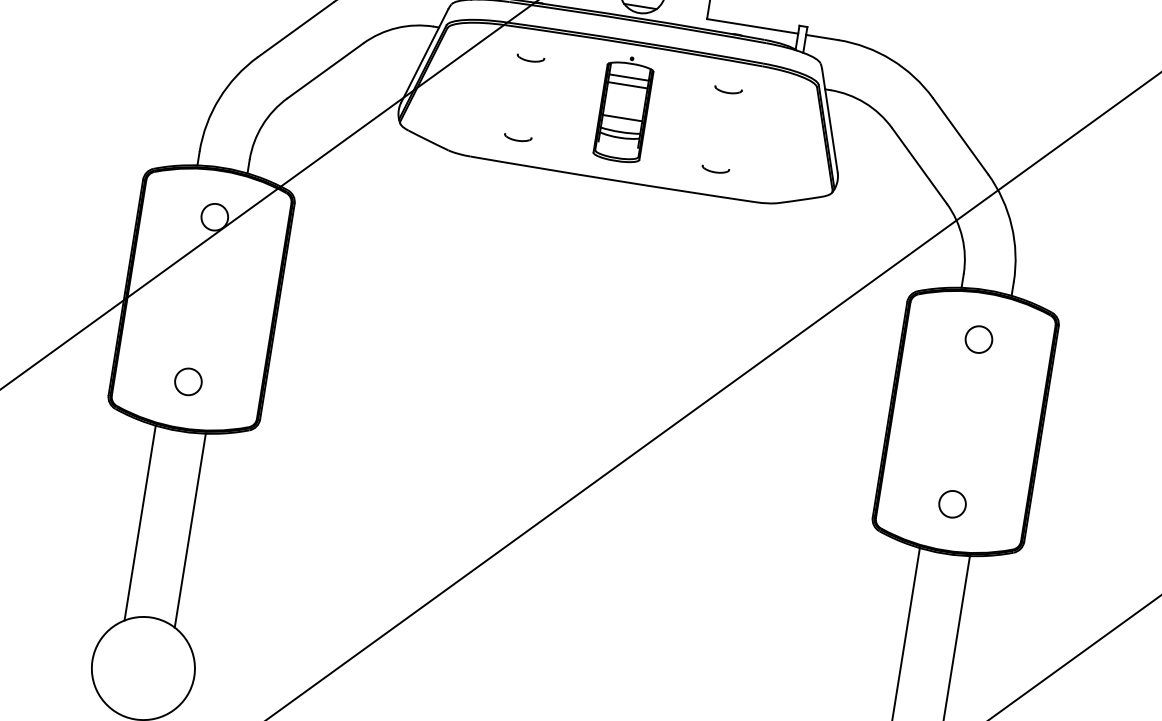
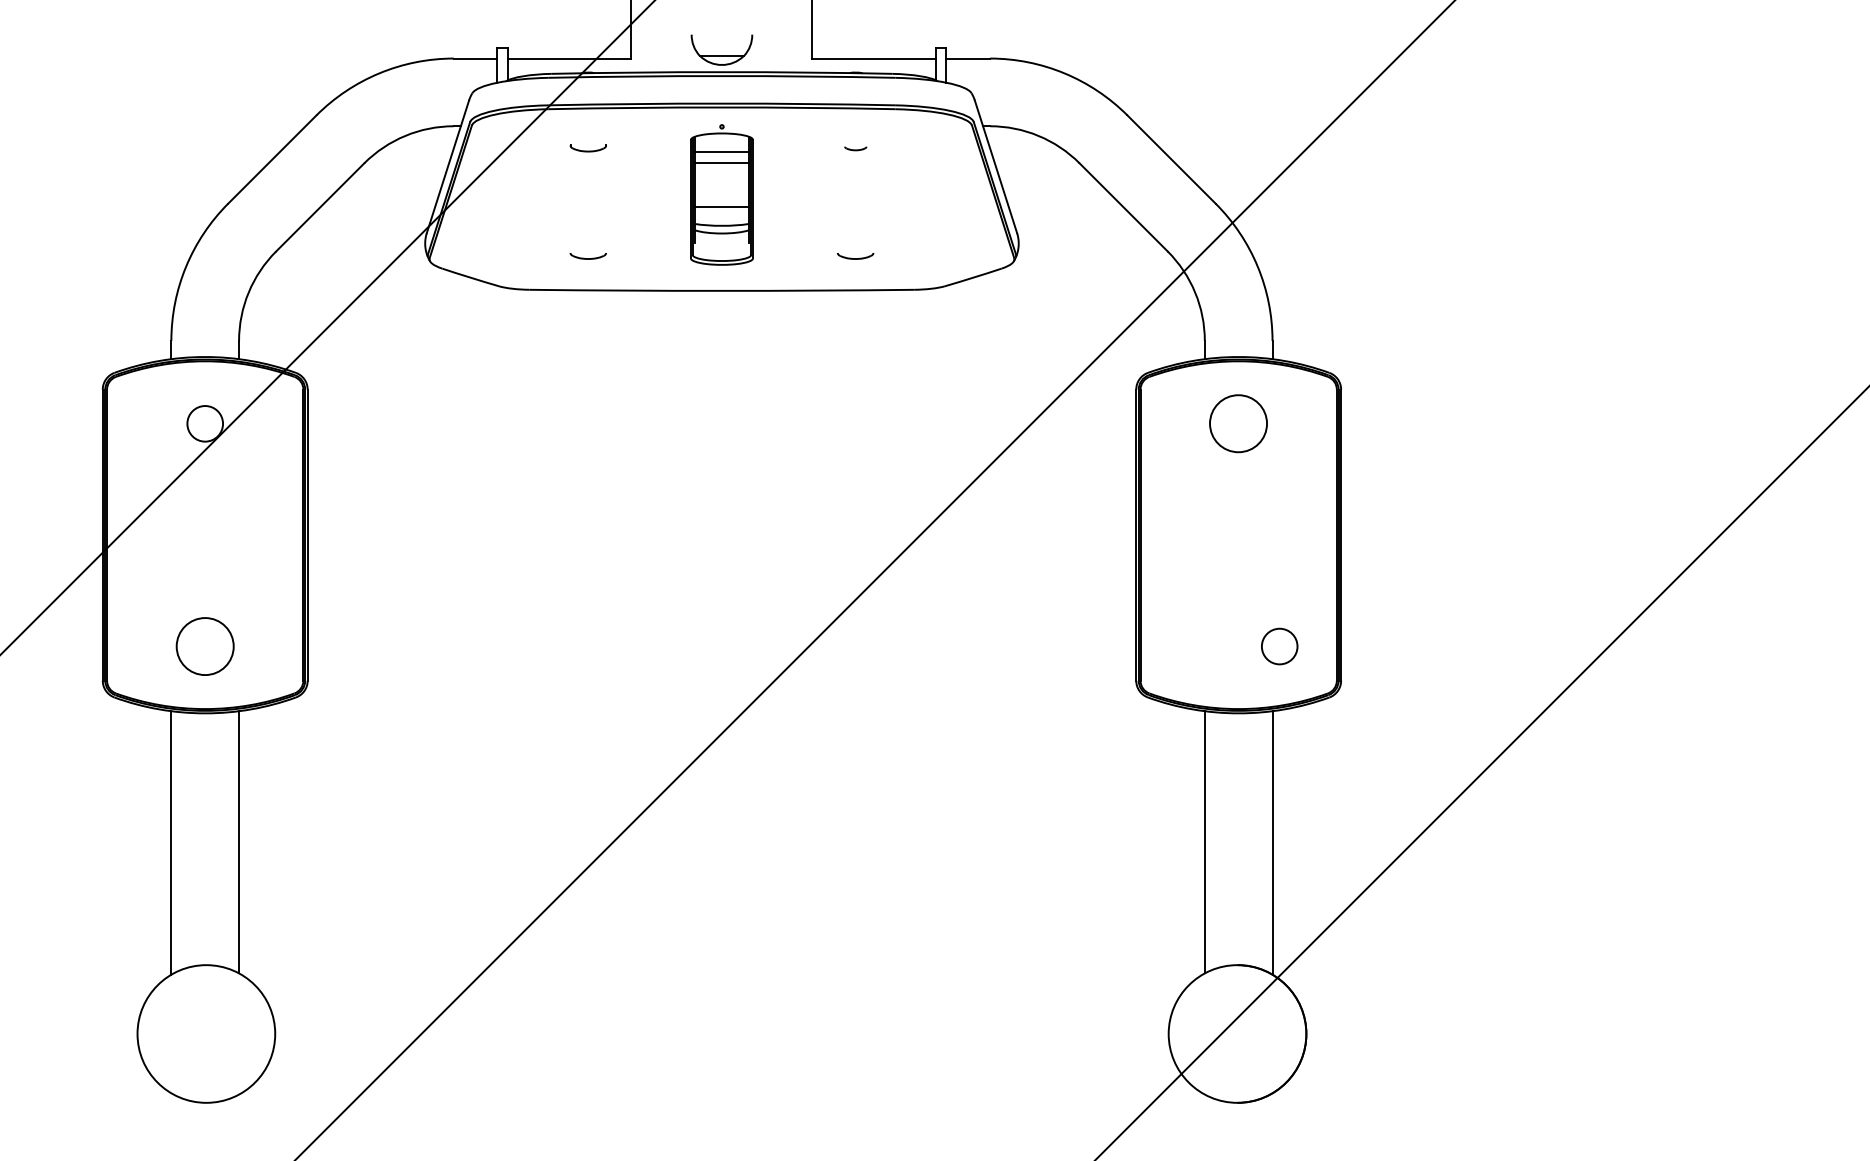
part: (728, 90) -> (855, 148), size x0.6
circle: (978, 339) -> (1238, 423), size x1.6
circle: (188, 381) -> (205, 646), size x1.6
circle: (952, 504) -> (1279, 646), moved

